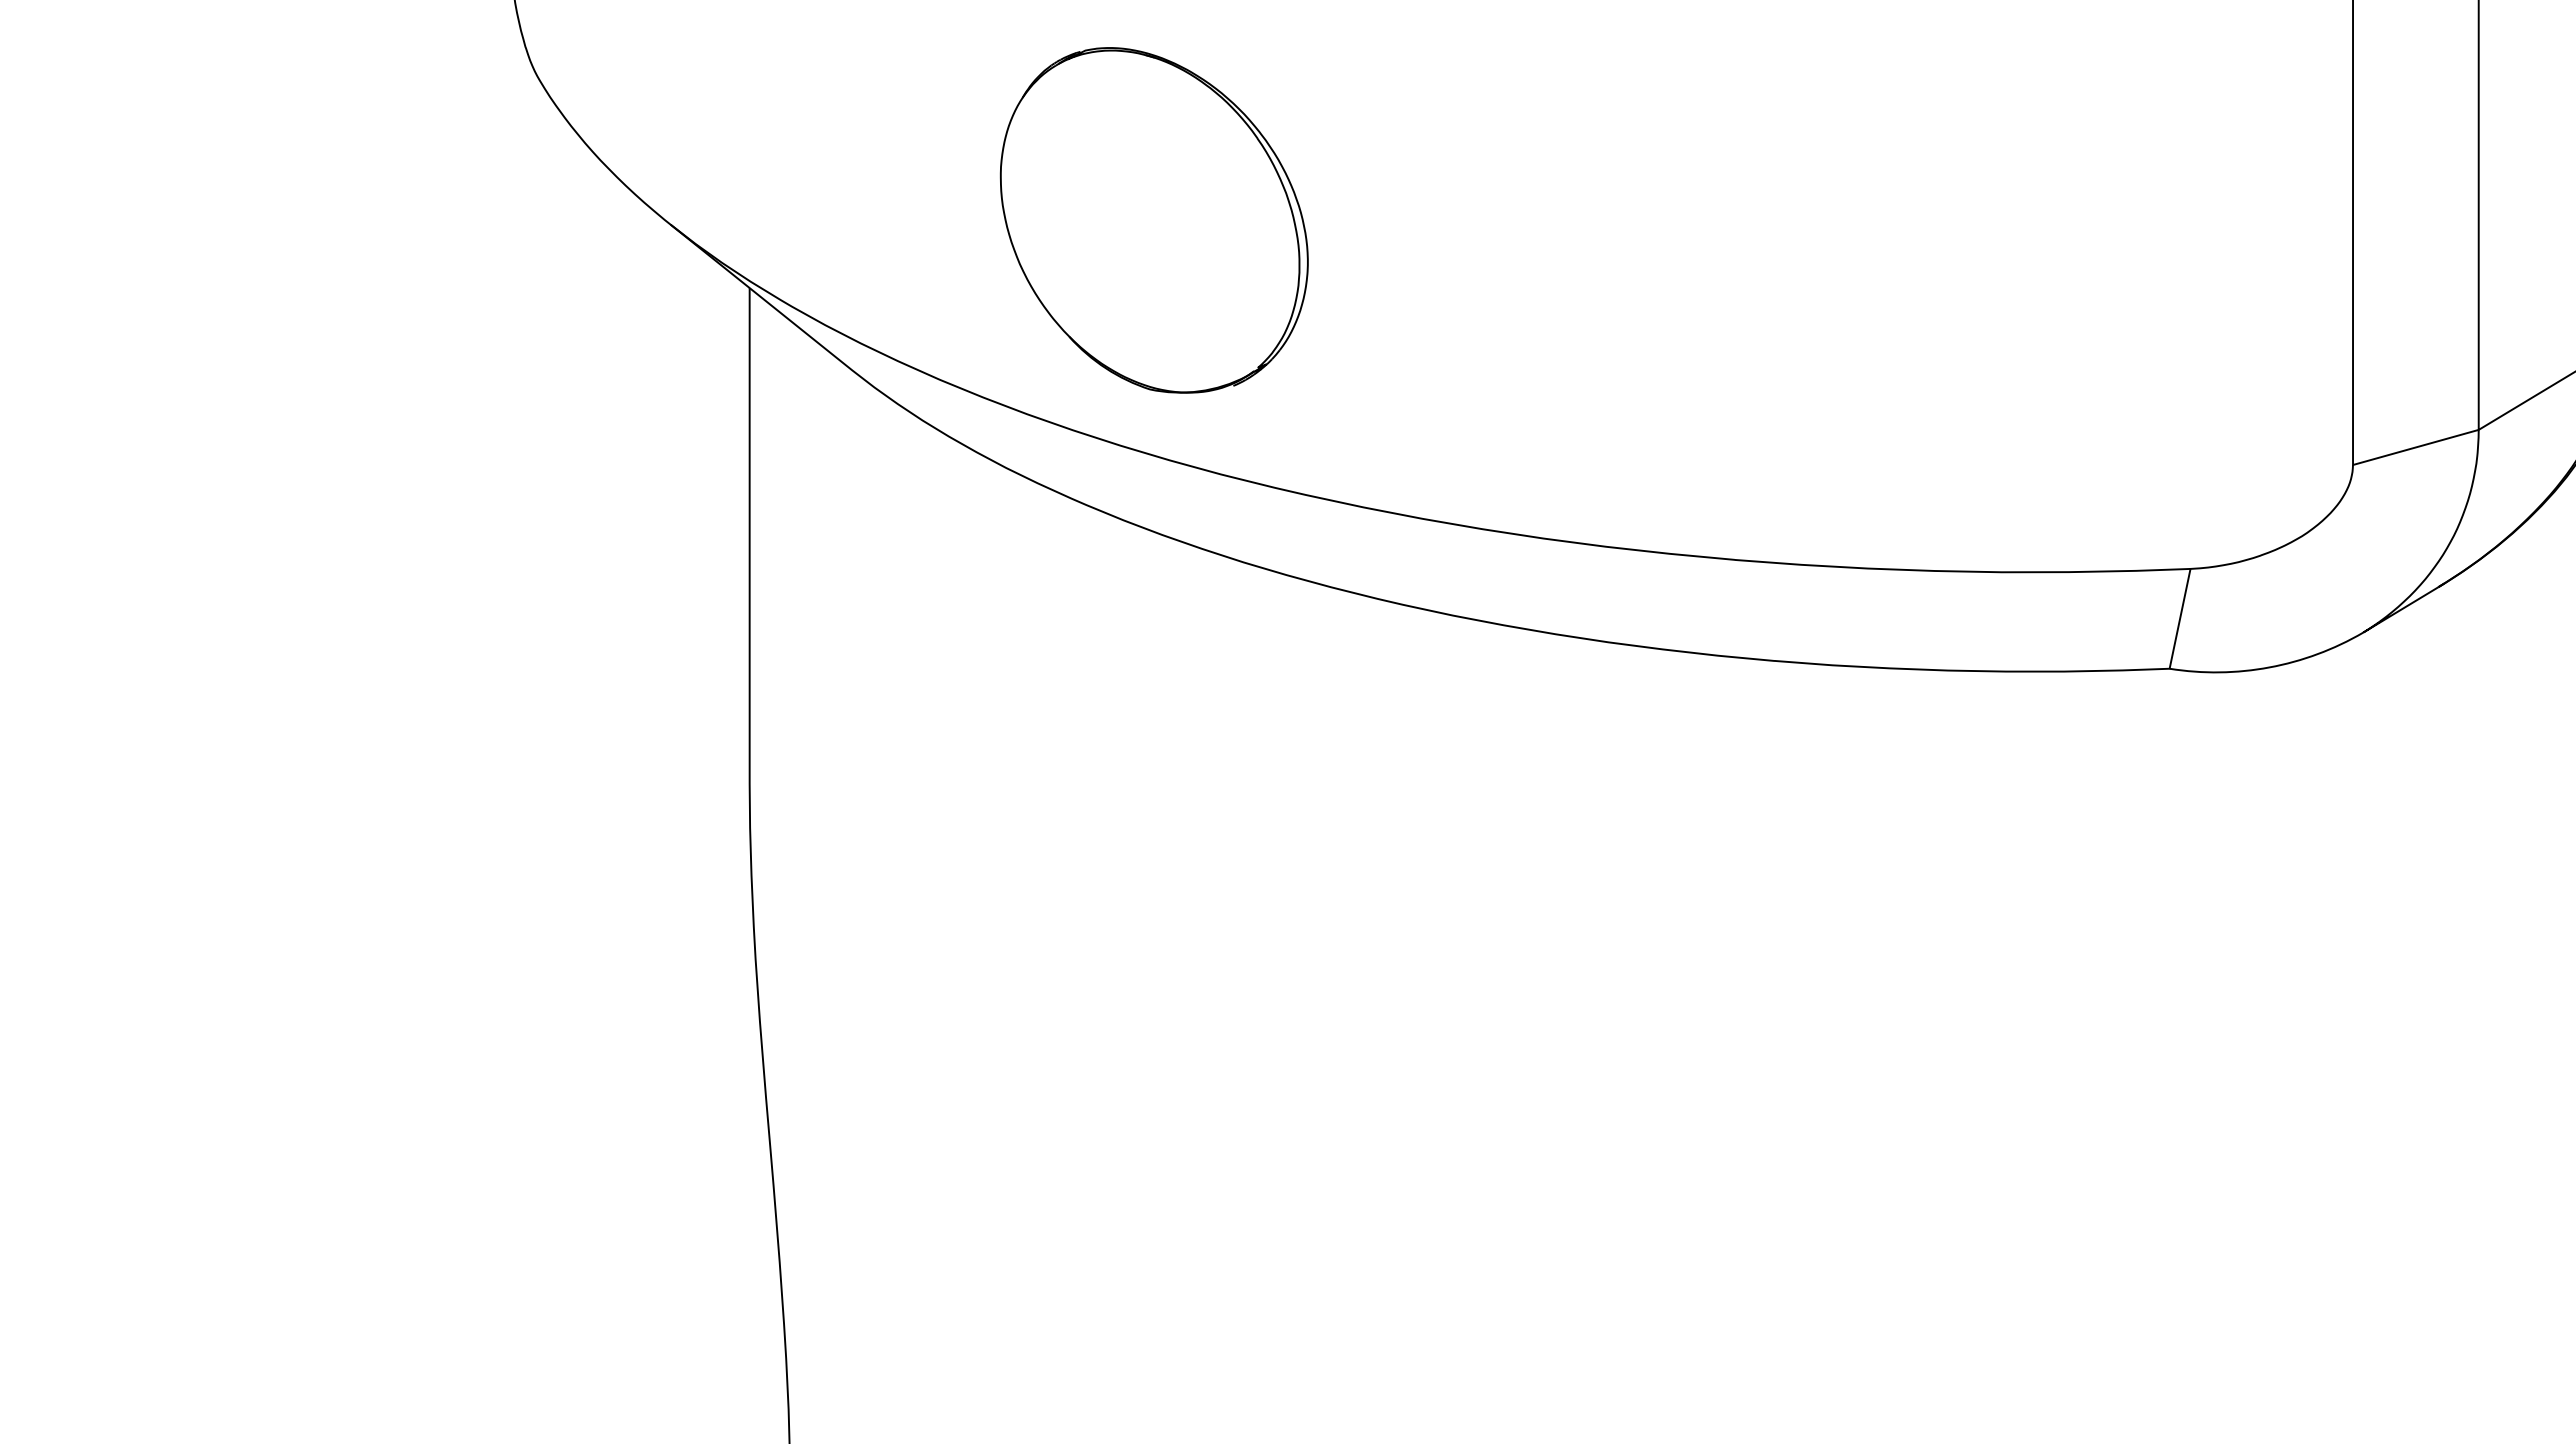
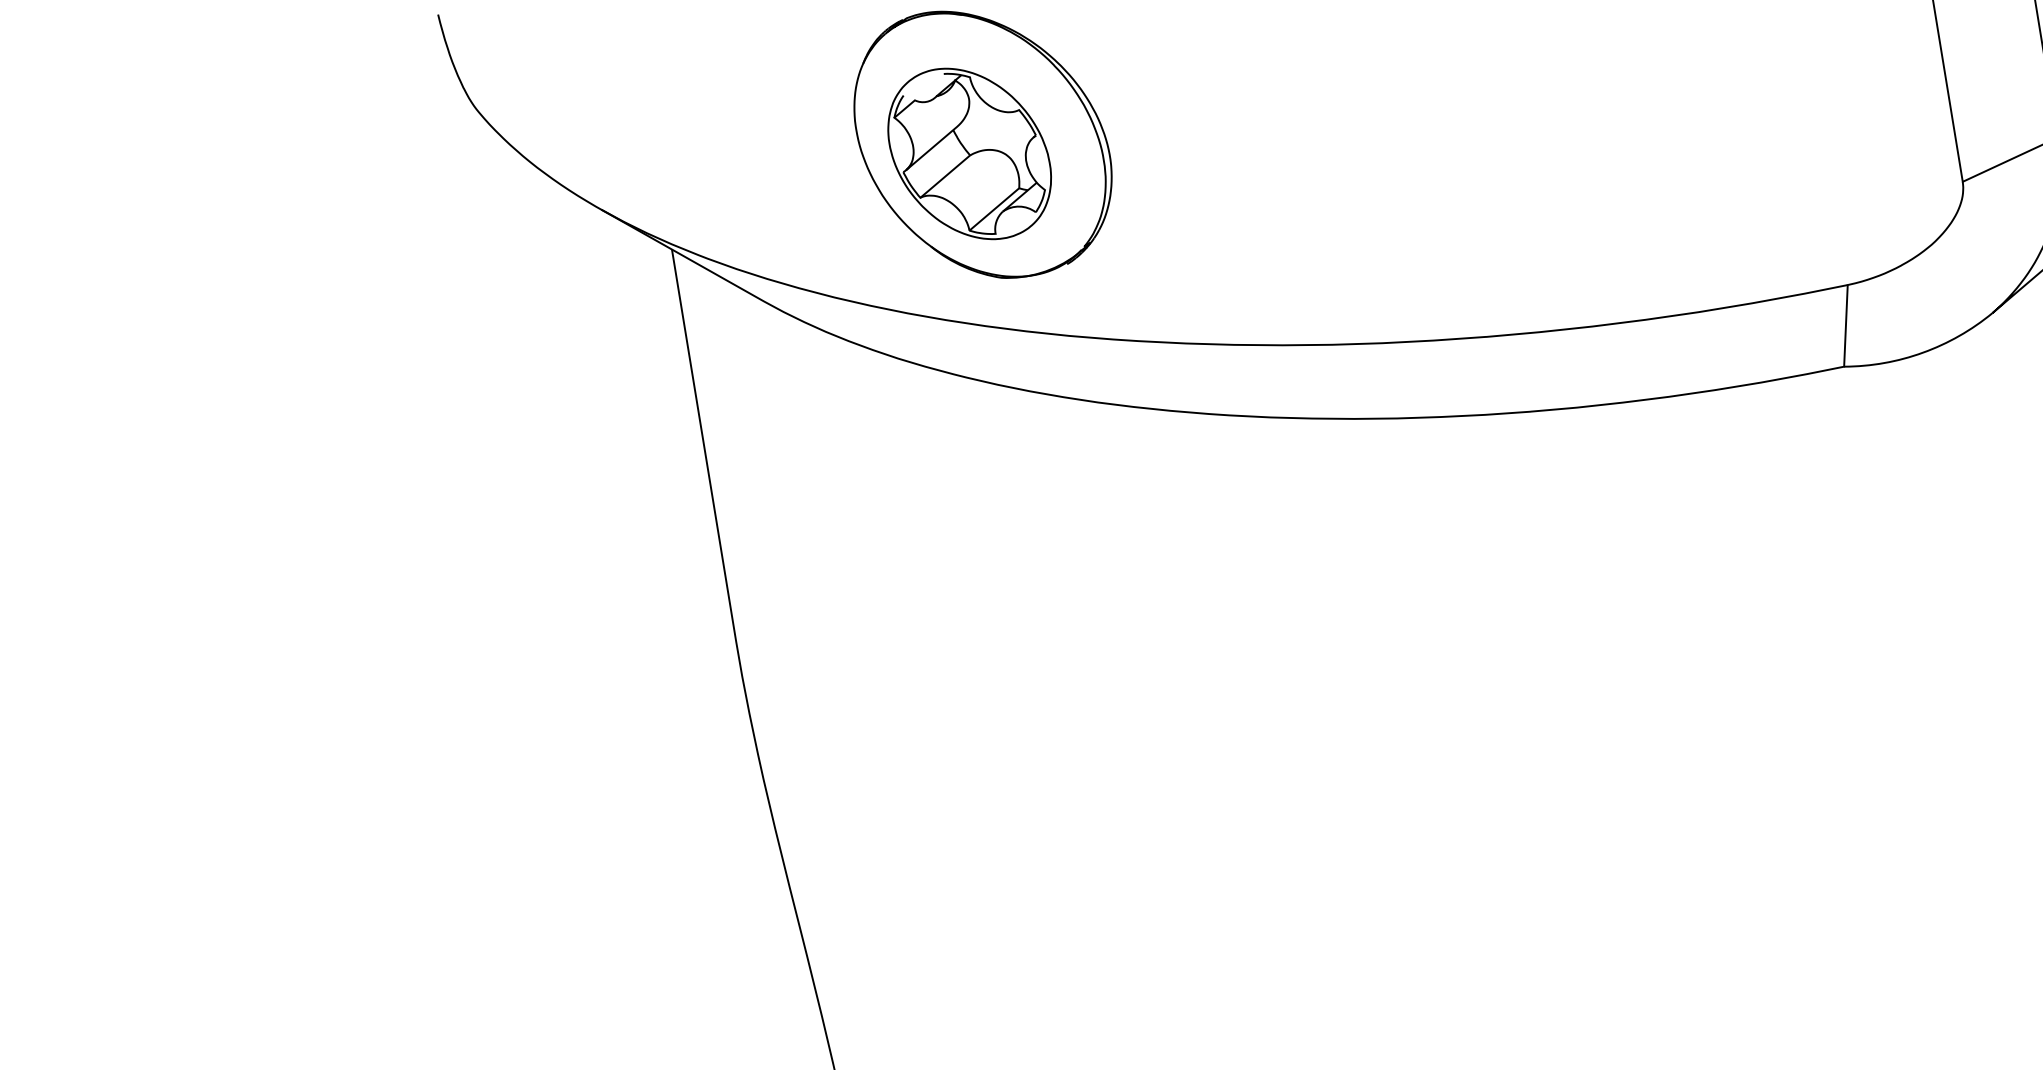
part: (1135, 230) -> (969, 154), added

